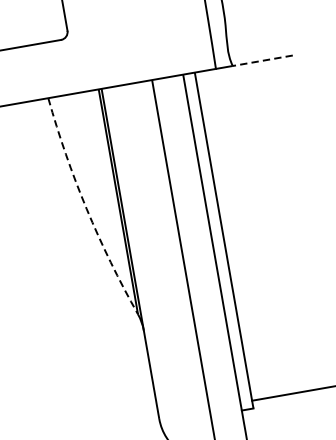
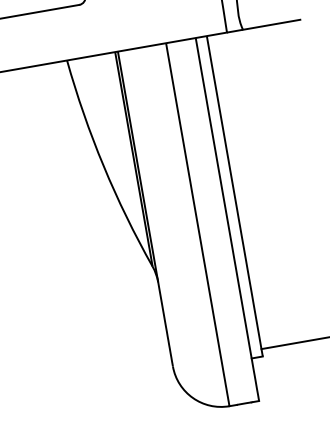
line: (262, 60) -> (271, 24), dashed -> solid
arc: (86, 209) -> (103, 166), dashed -> solid

